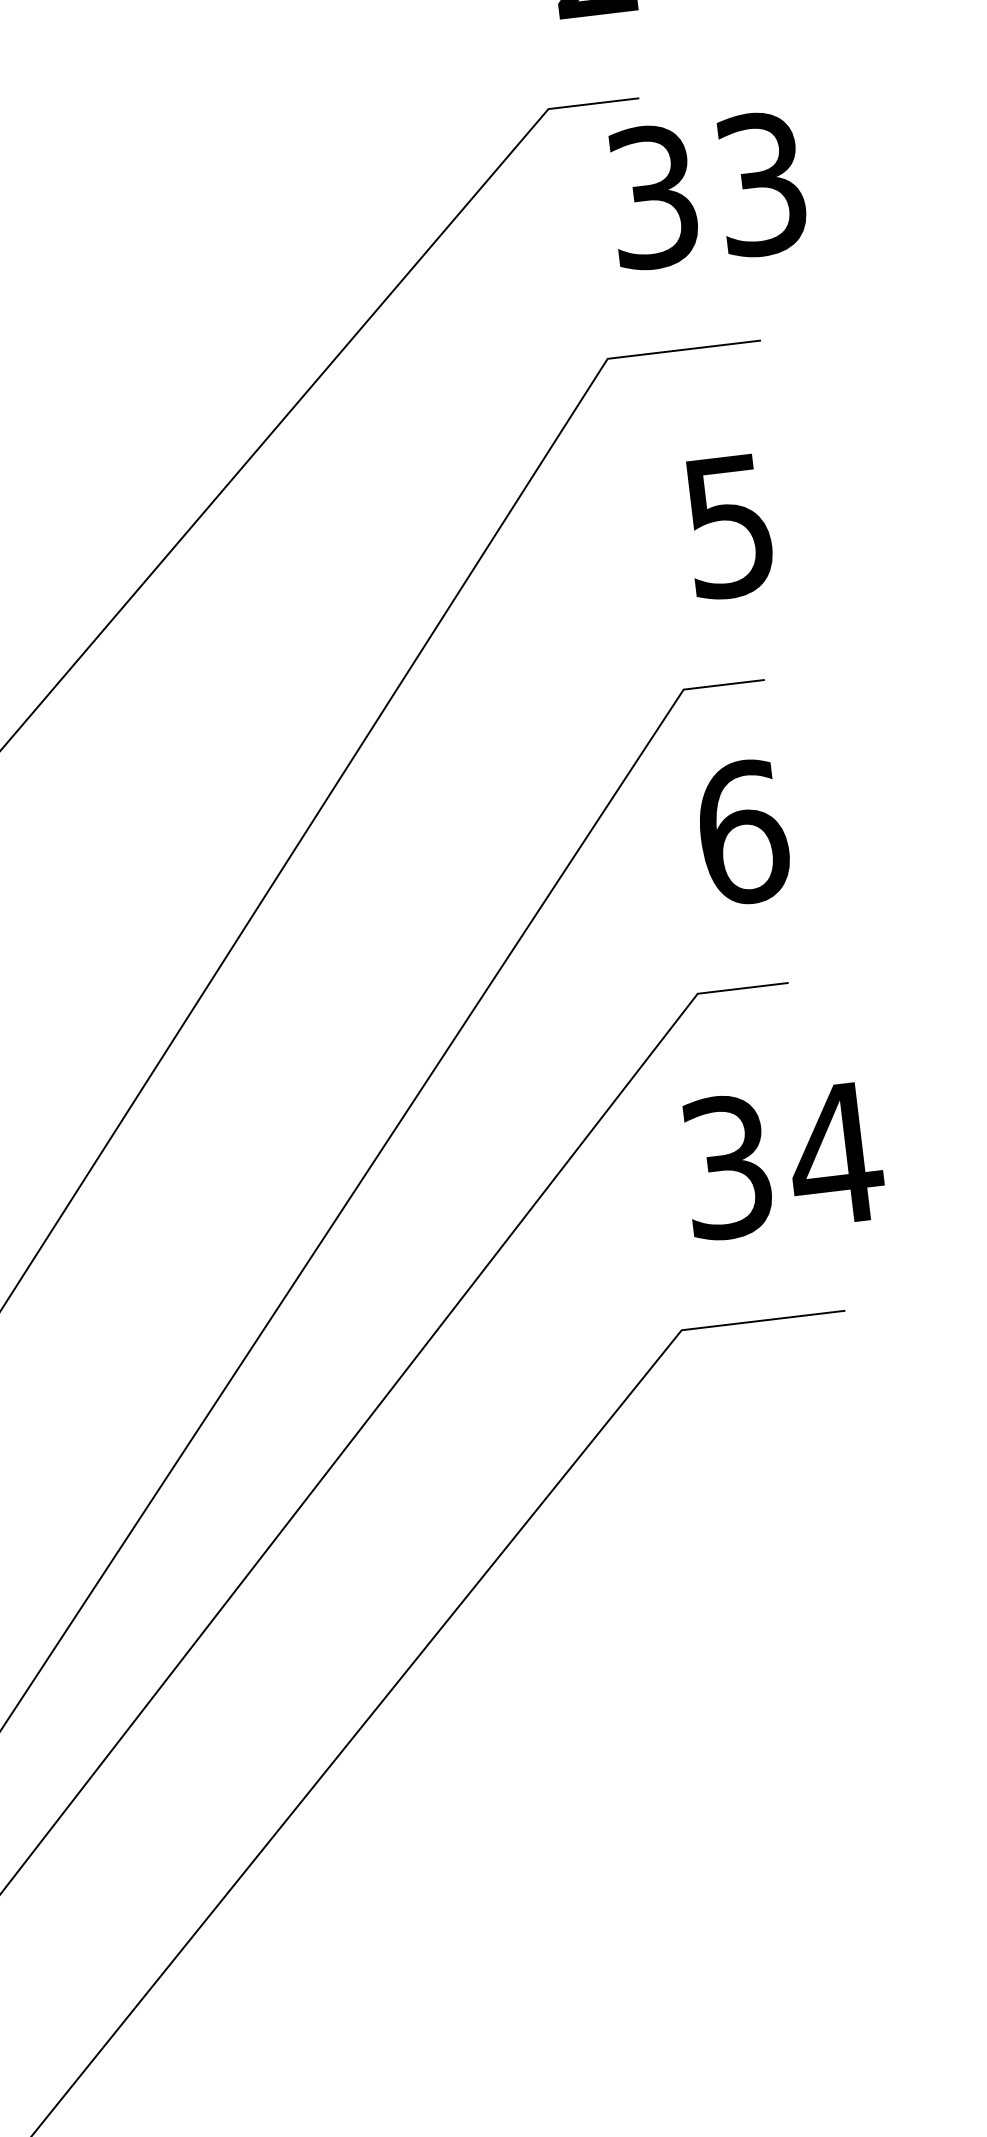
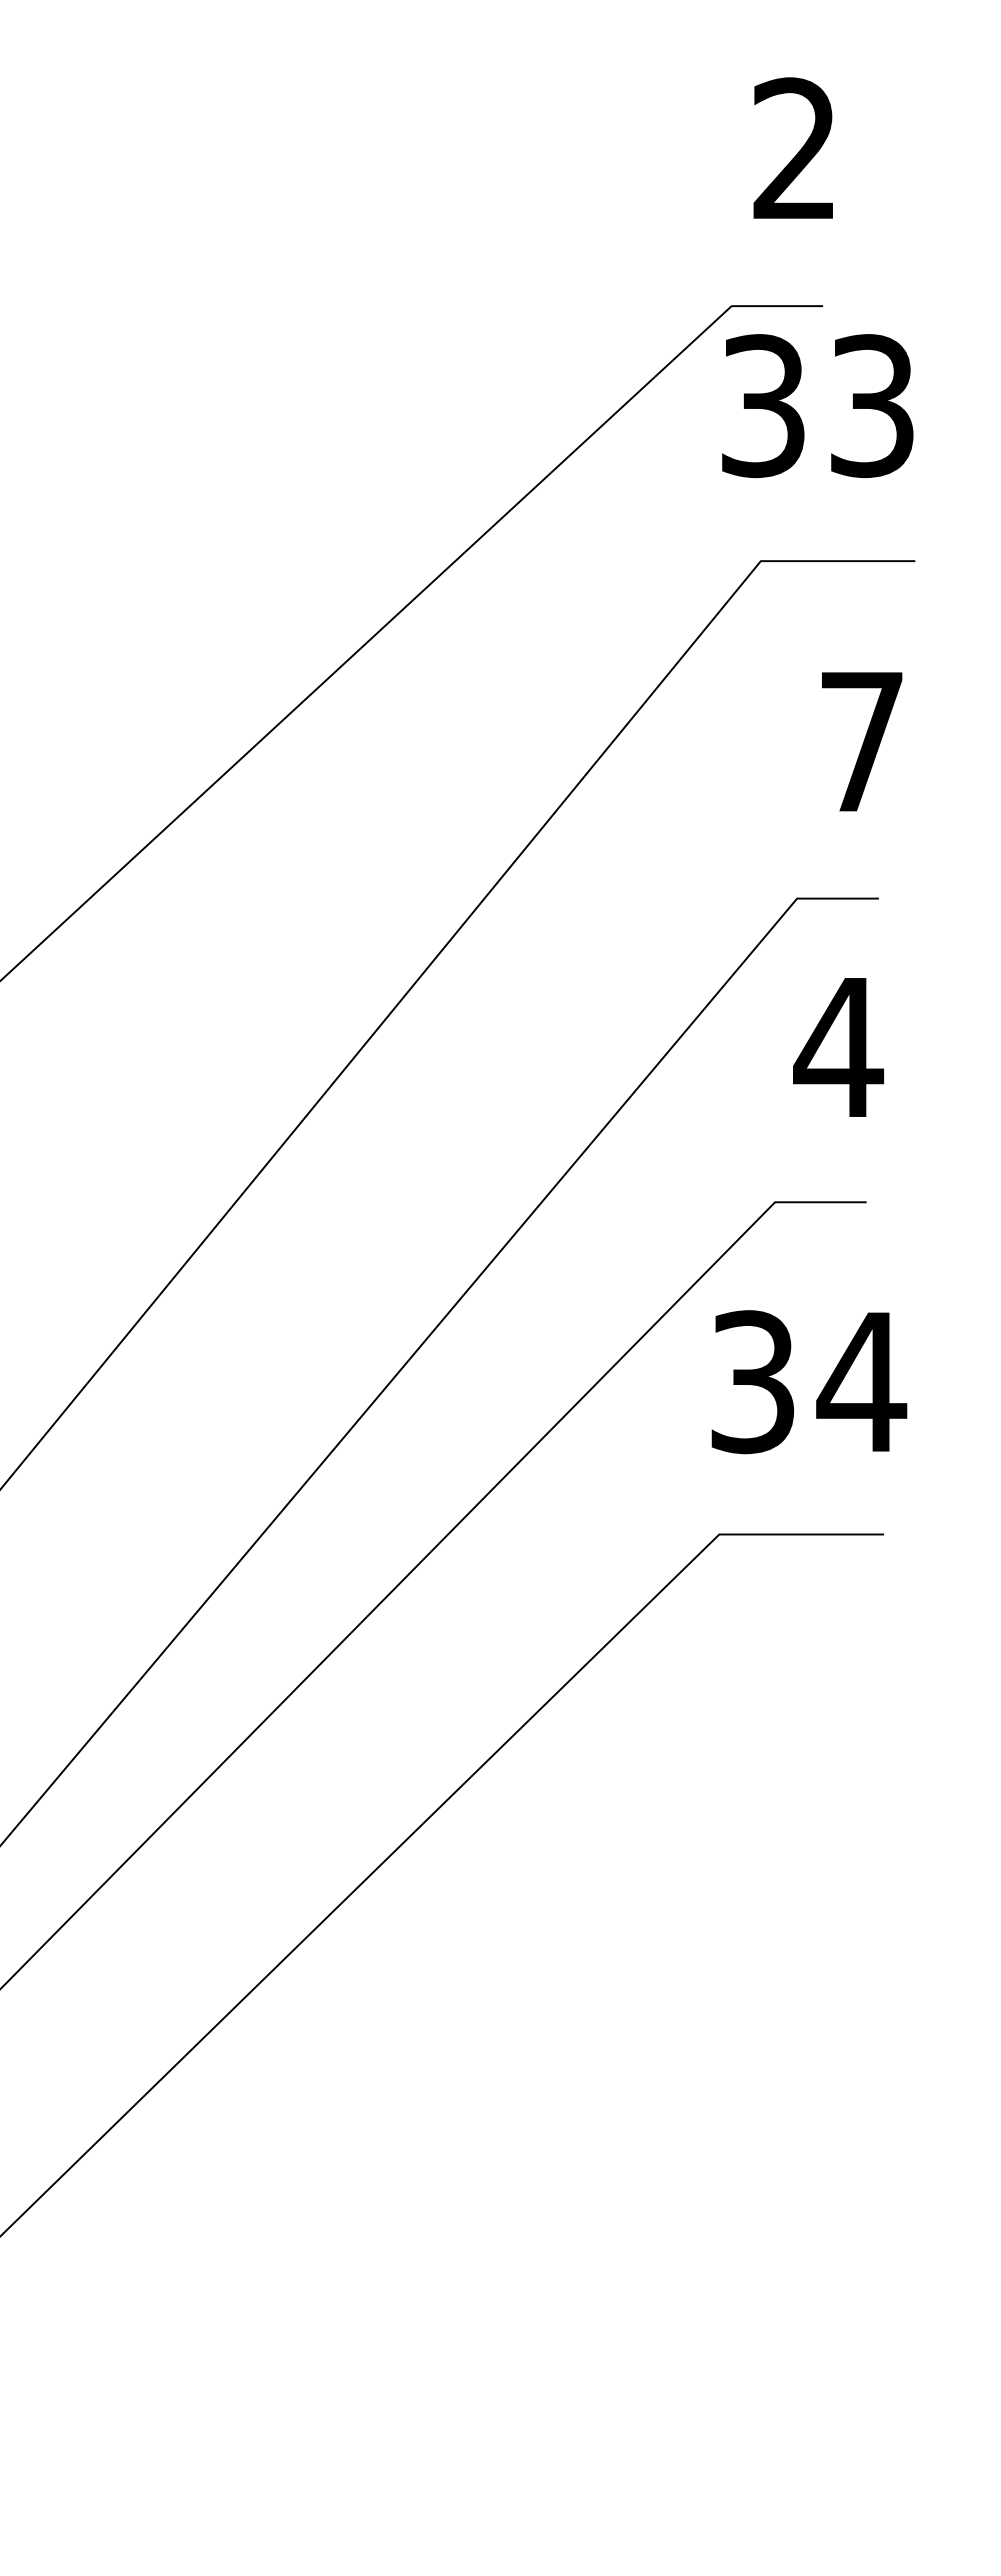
text: (707, 191) -> (817, 406), moved
text: (729, 527) -> (861, 742), 5 -> 7
text: (742, 832) -> (838, 1047), 6 -> 4
text: (783, 1161) -> (809, 1382), moved

